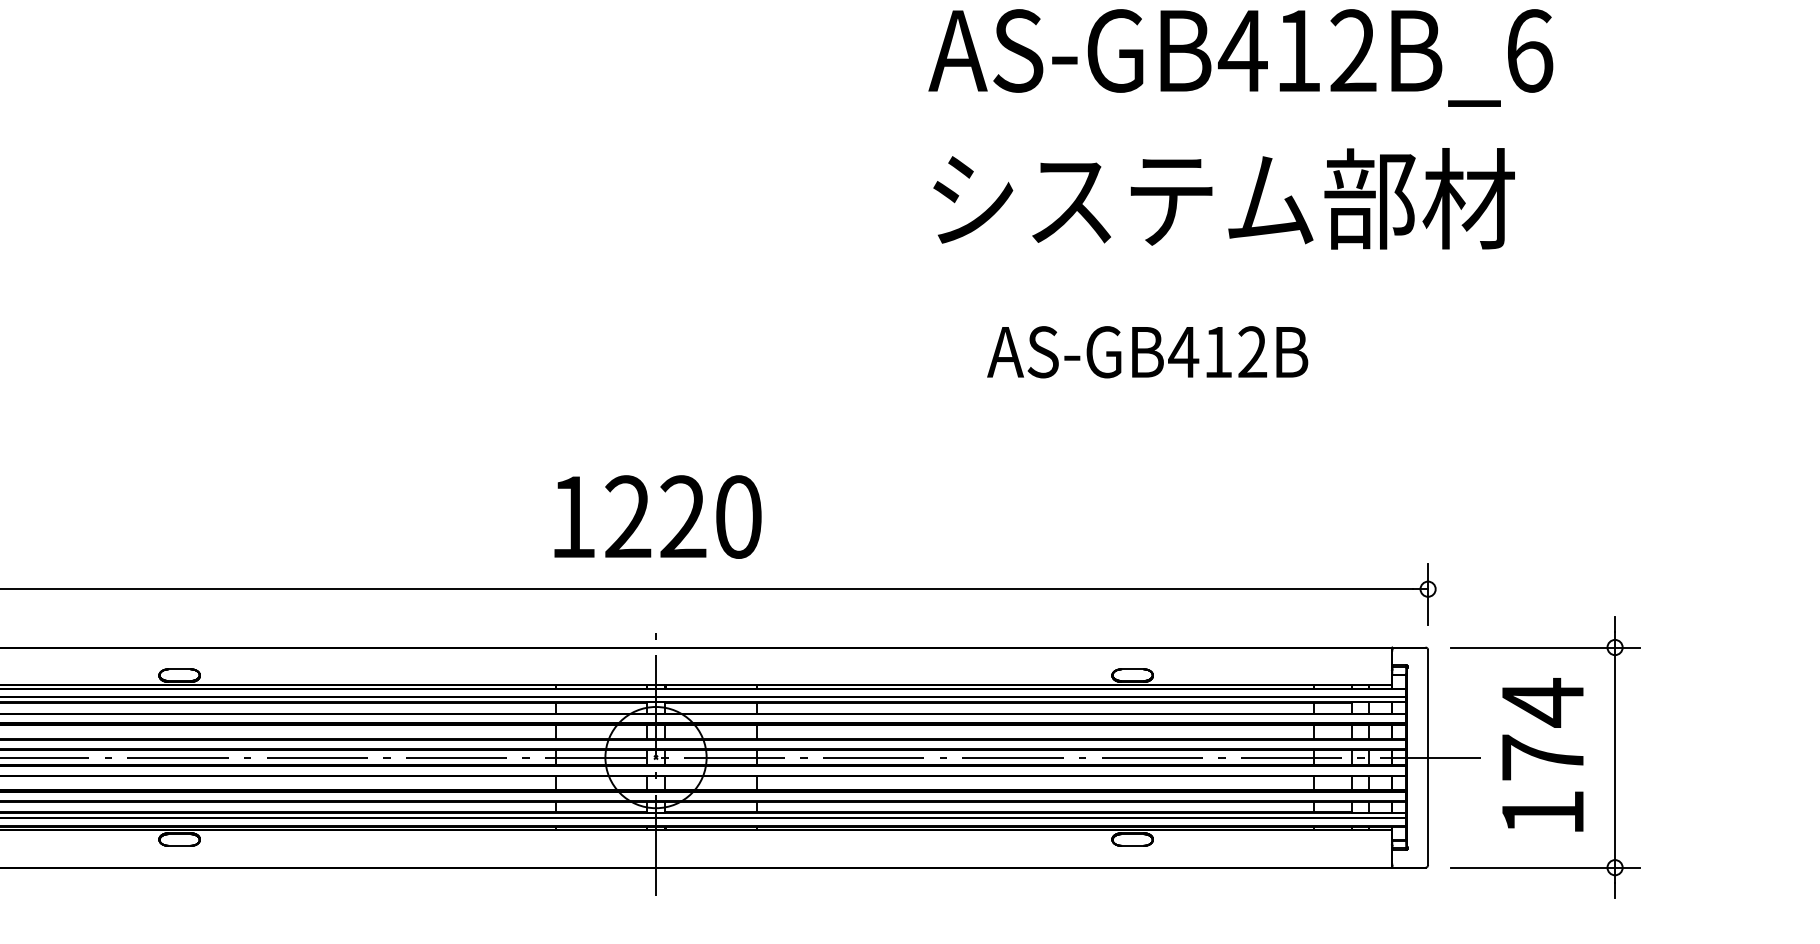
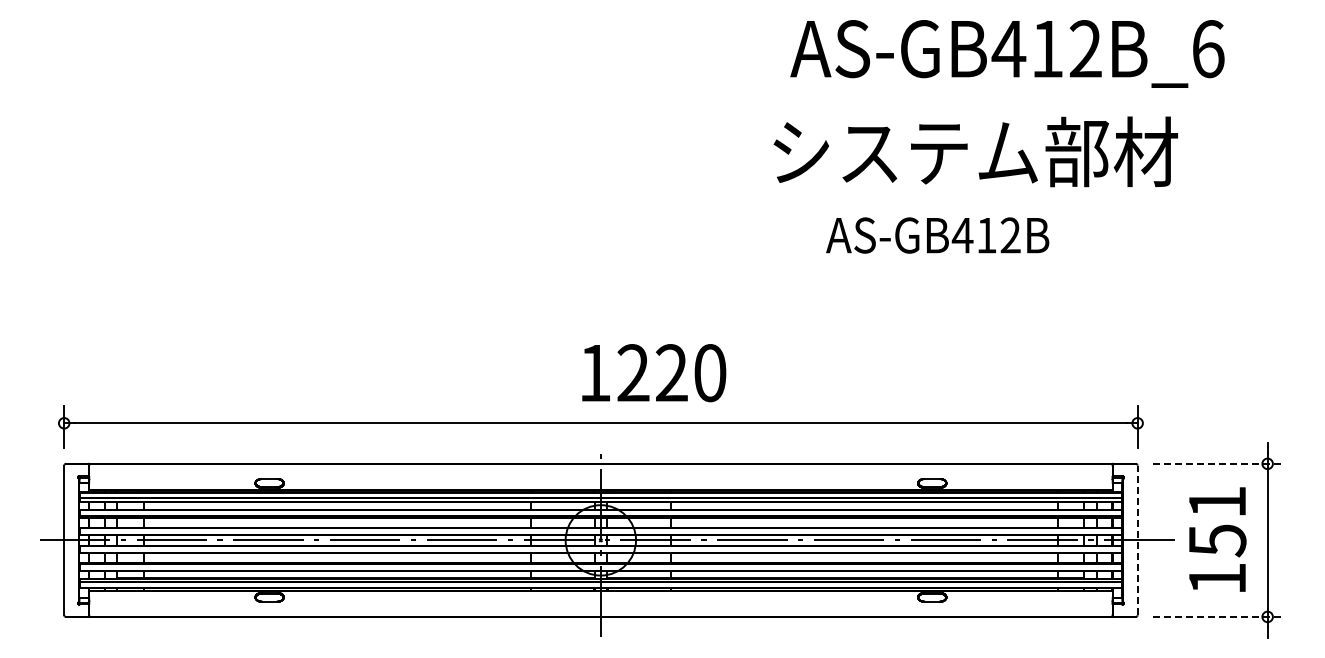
text: (1223, 198) -> (975, 151), moved
text: (1147, 352) -> (937, 235), moved
text: (658, 517) -> (654, 373), moved
line: (1545, 647) -> (1219, 463), solid -> dashed
text: (1542, 730) -> (1217, 521), 174 -> 151
line: (1427, 757) -> (1137, 540), solid -> dashed
line: (1545, 867) -> (1219, 616), solid -> dashed

